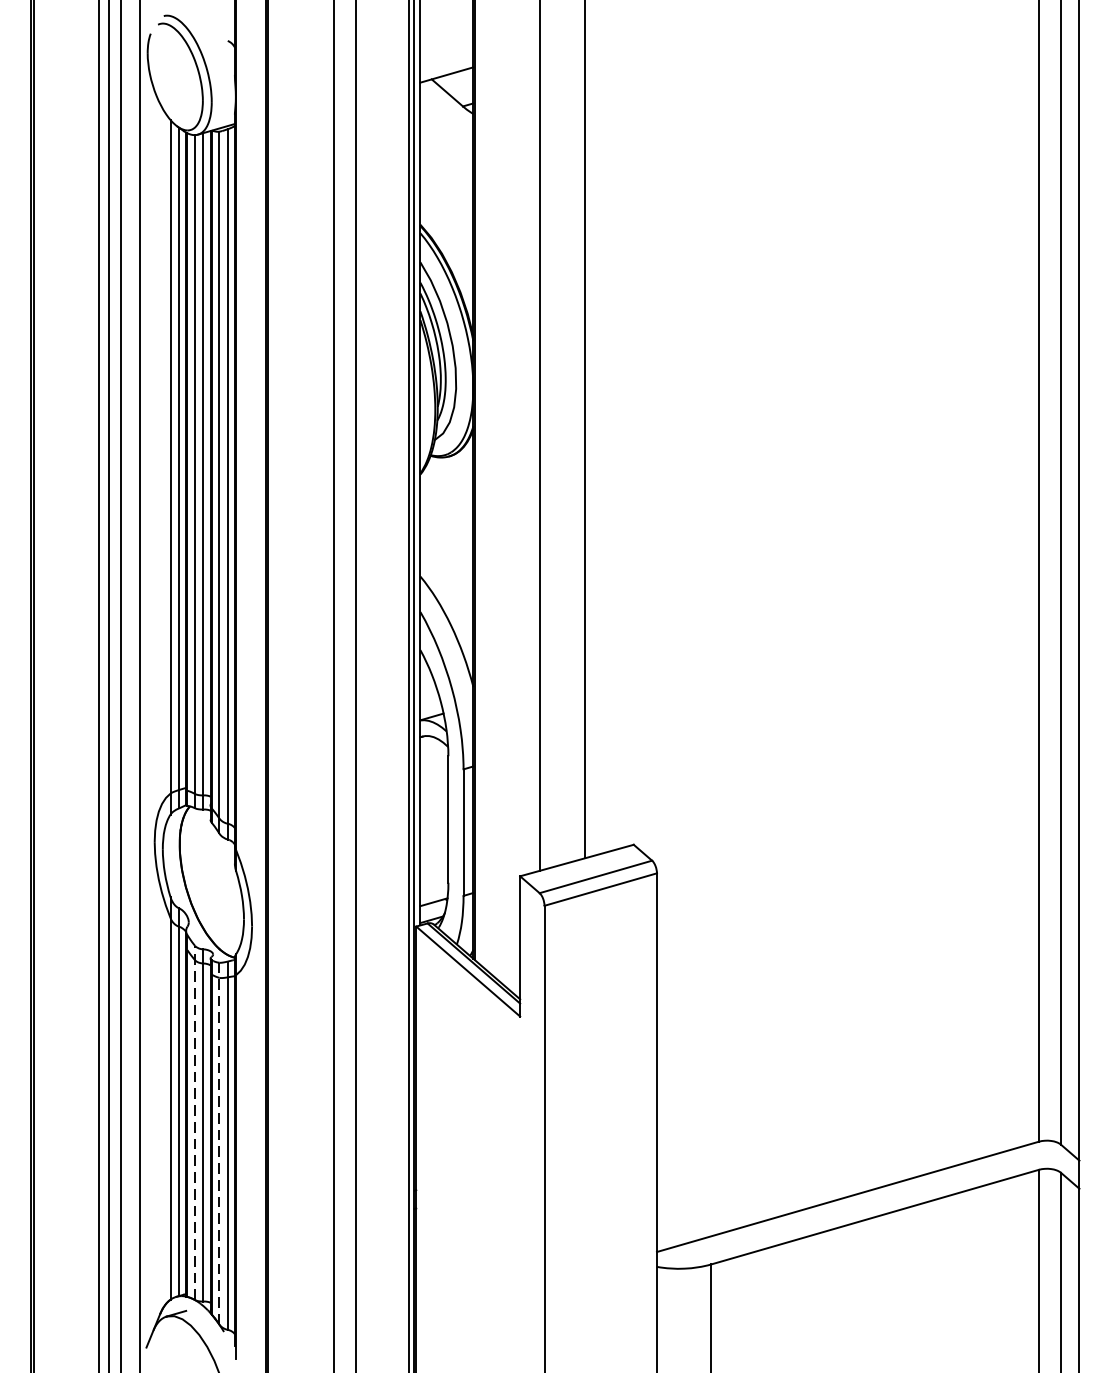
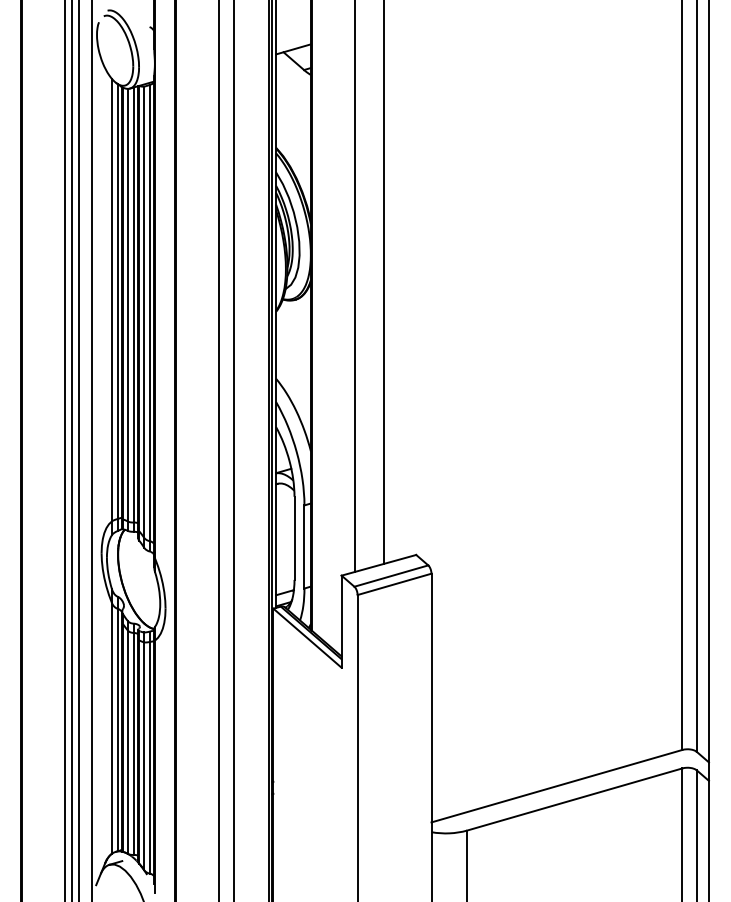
line: (195, 1122) -> (128, 737), dashed -> solid
line: (220, 1144) -> (144, 751), dashed -> solid

